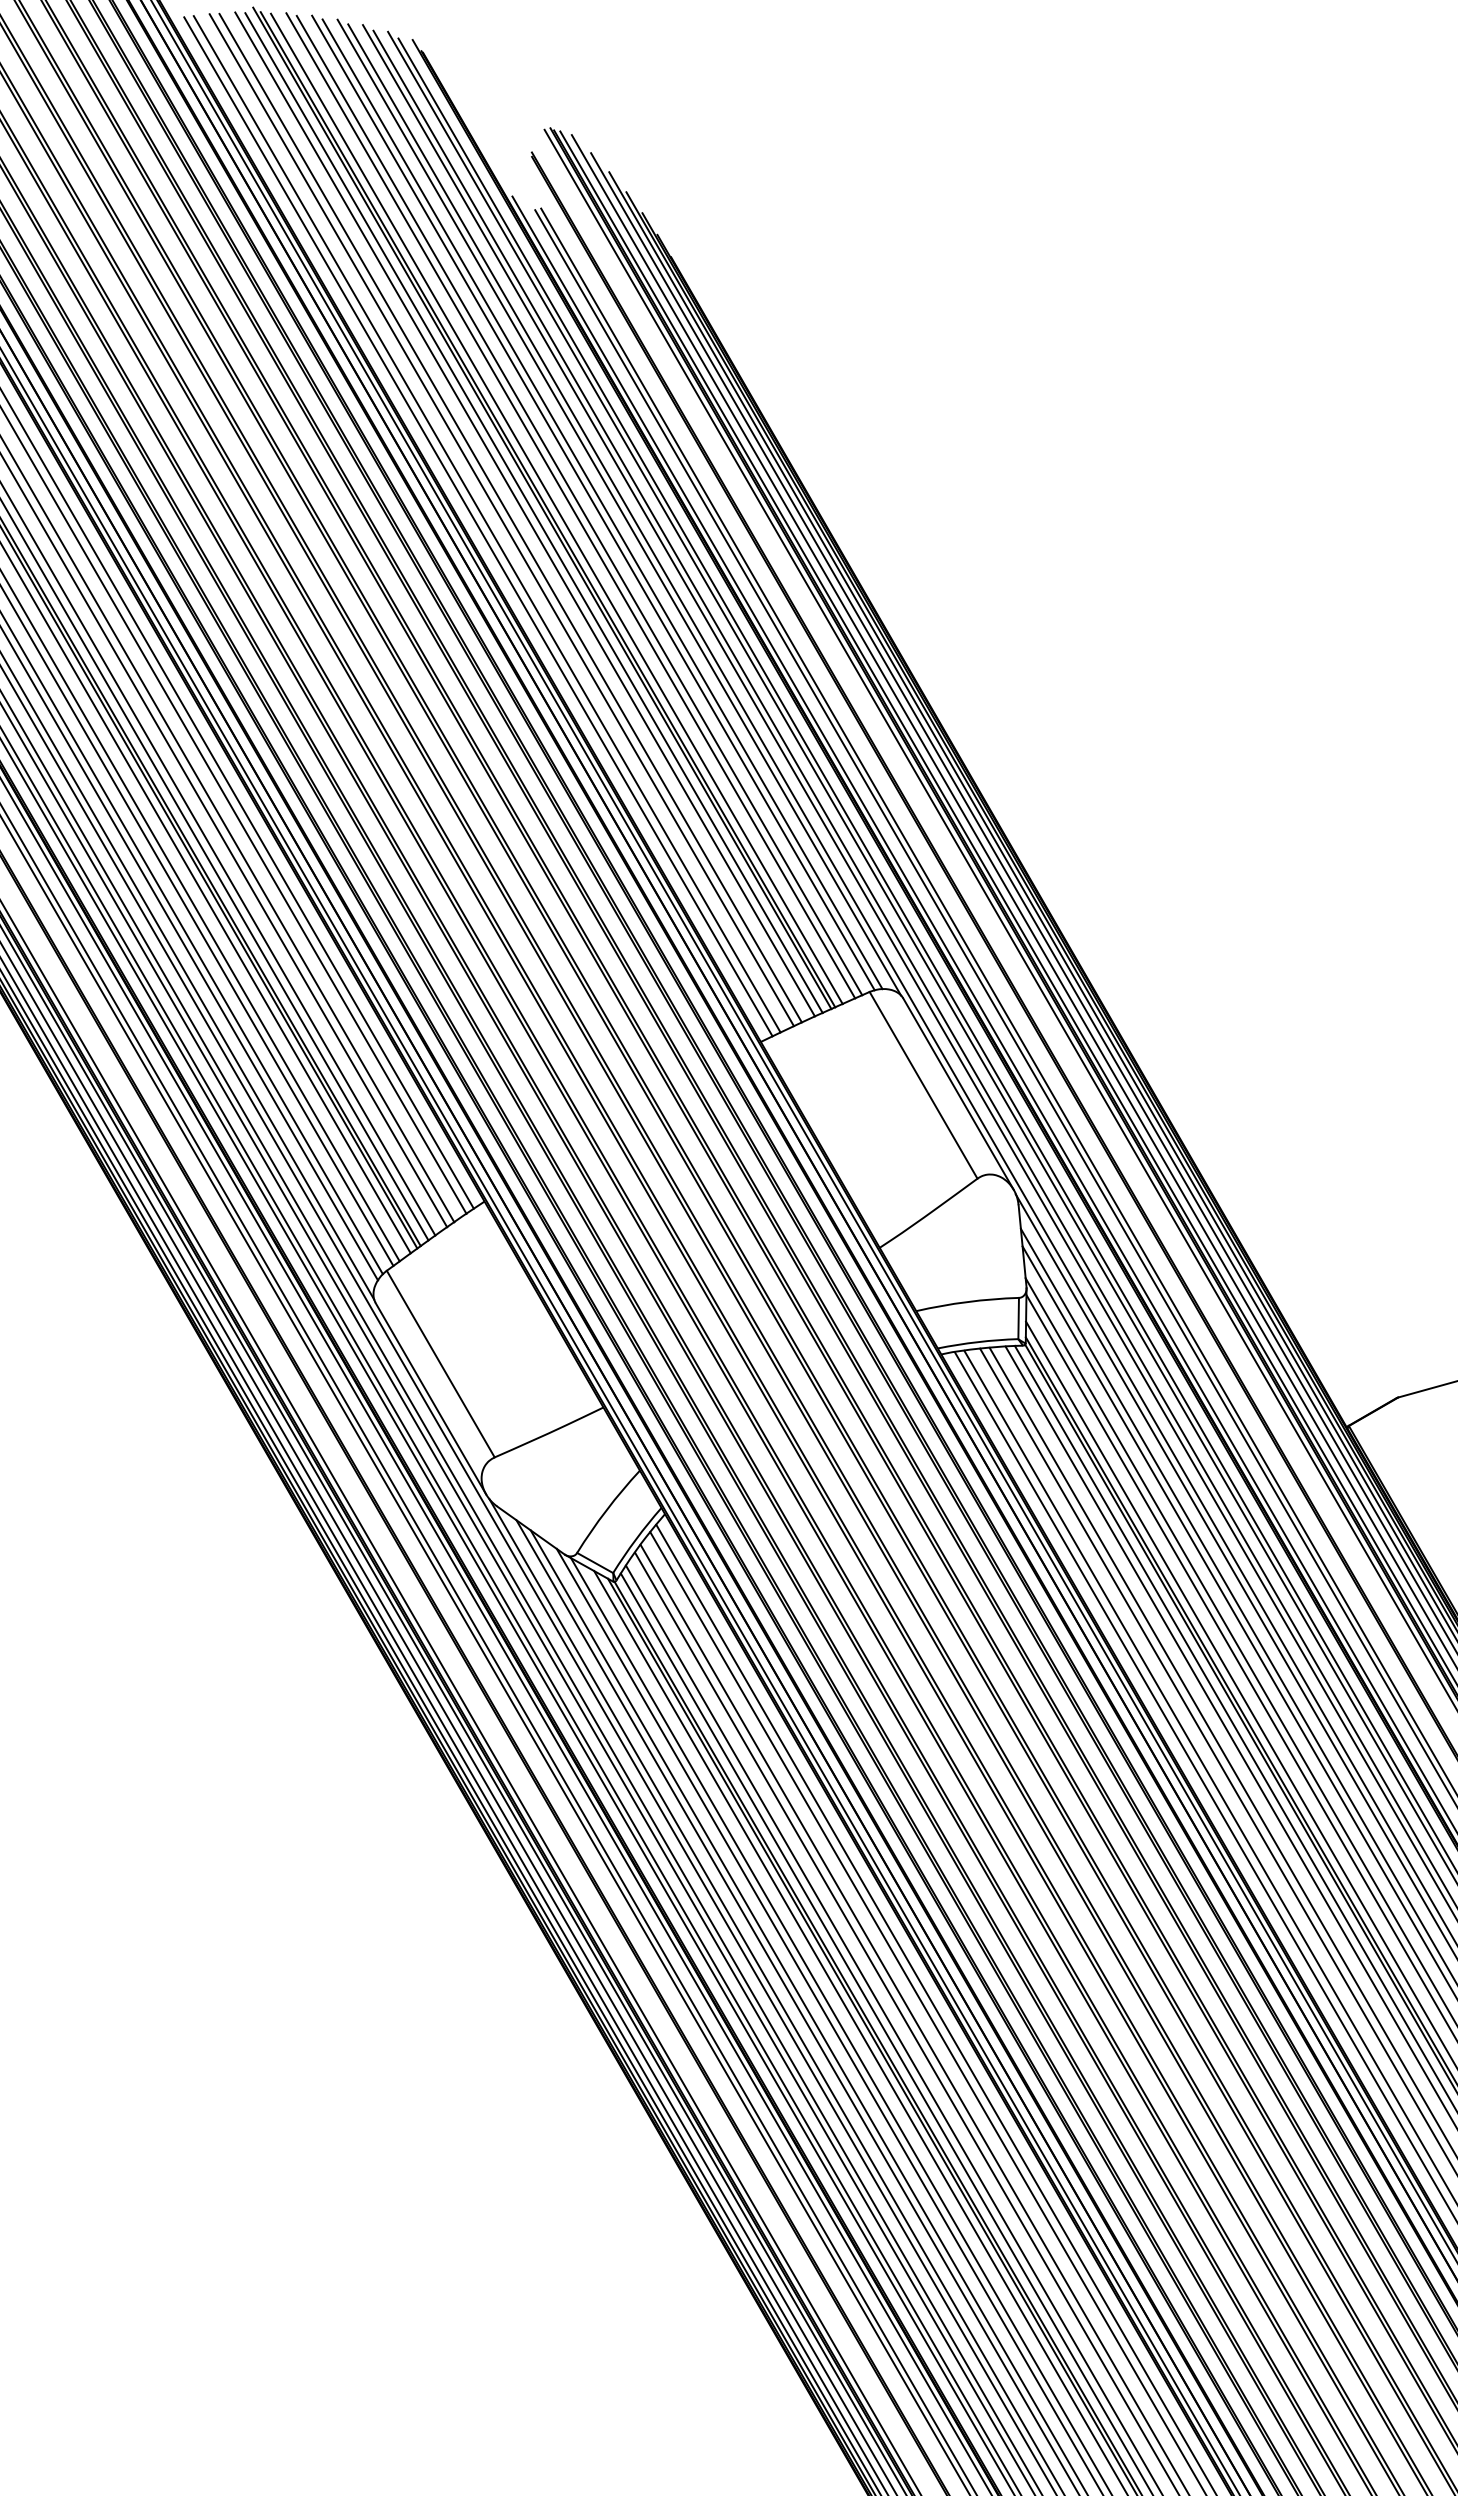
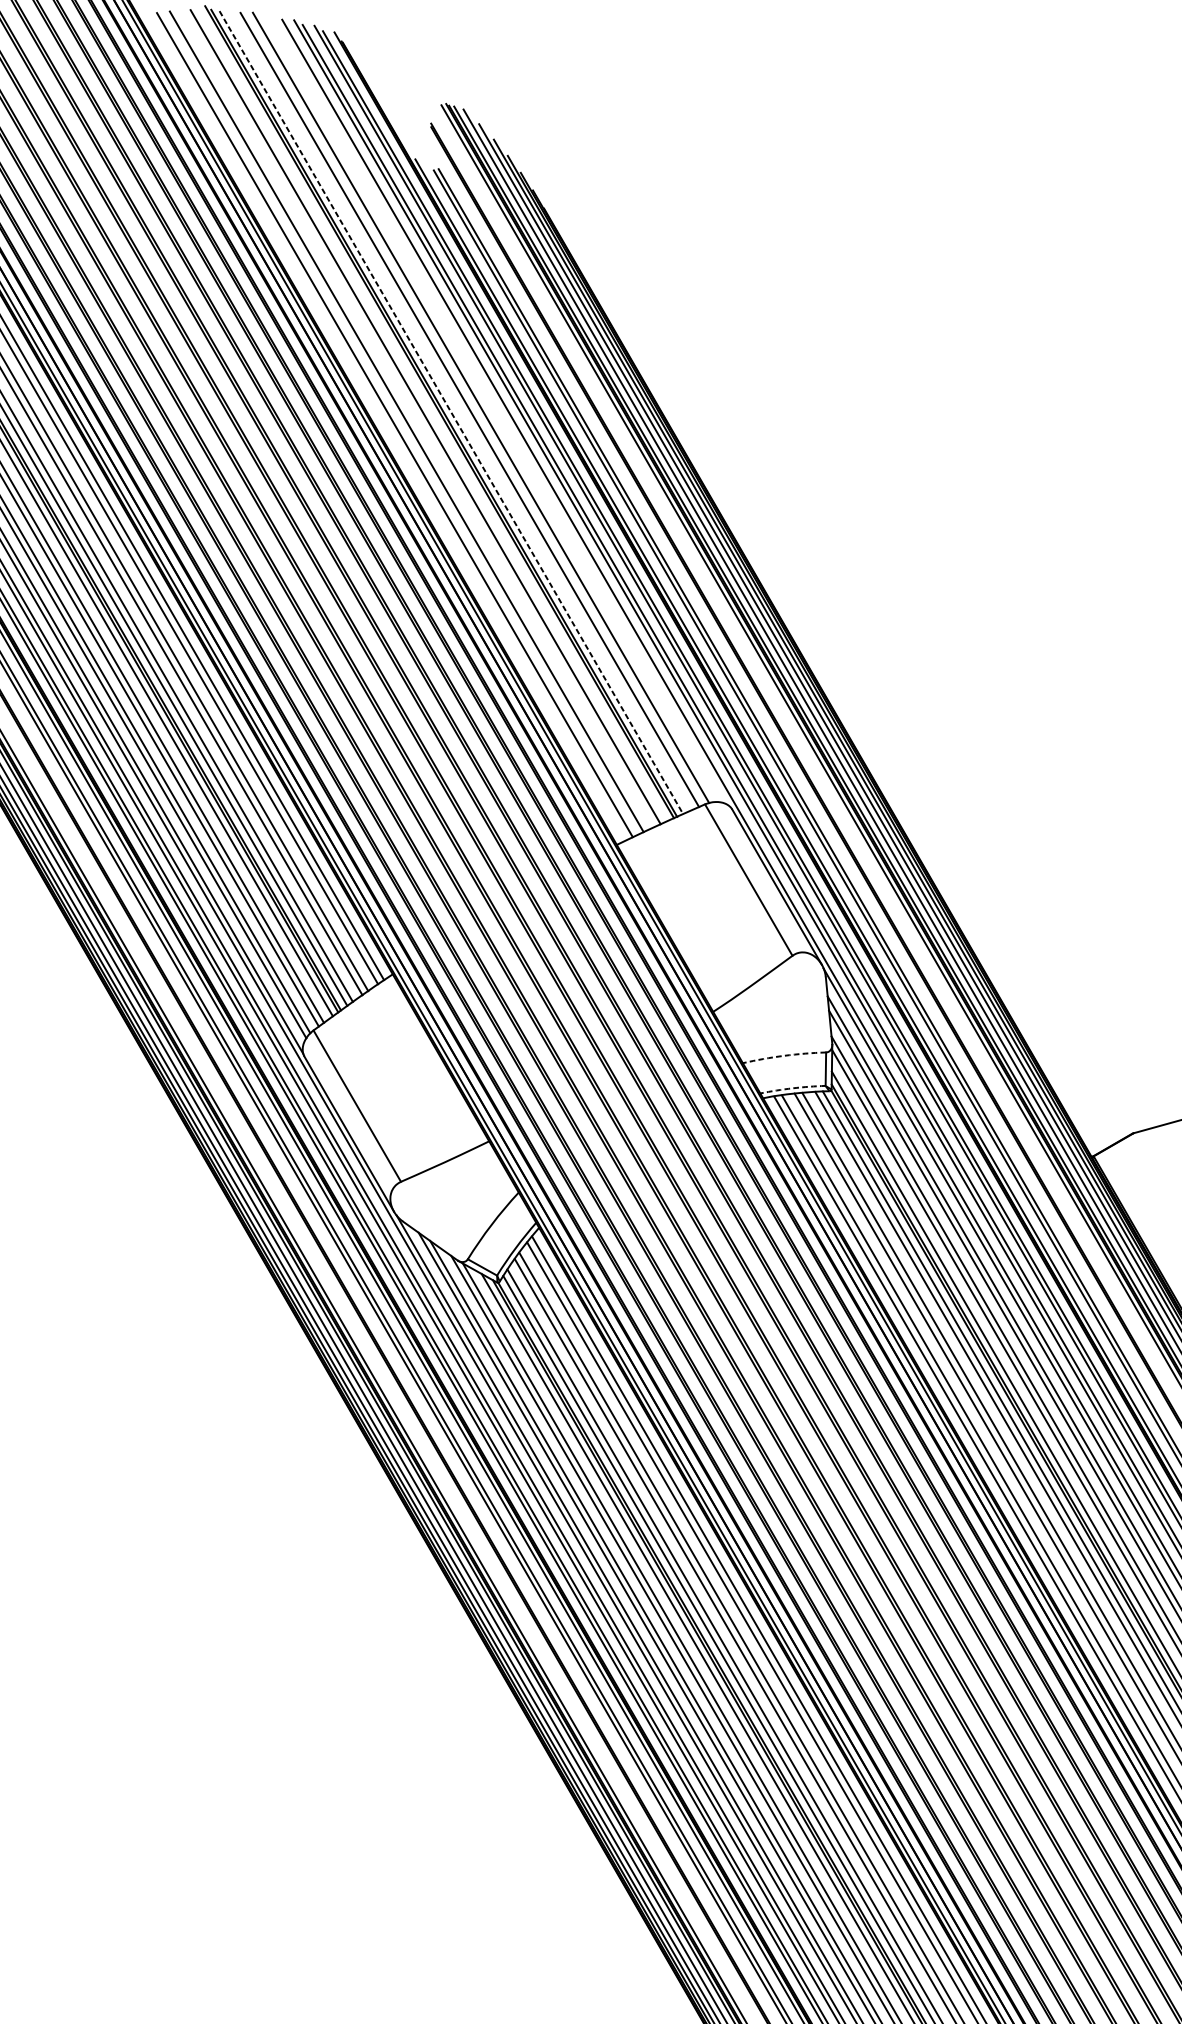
line: (602, 504) -> (488, 409), removed
line: (570, 505) -> (462, 409), removed
line: (619, 507) -> (502, 411), removed
line: (556, 508) -> (451, 412), solid -> dashed
line: (533, 513) -> (432, 416), removed
line: (510, 517) -> (413, 419), removed
line: (478, 526) -> (387, 426), removed
arc: (967, 1302) -> (784, 1056), solid -> dashed
arc: (977, 1342) -> (792, 1088), solid -> dashed

